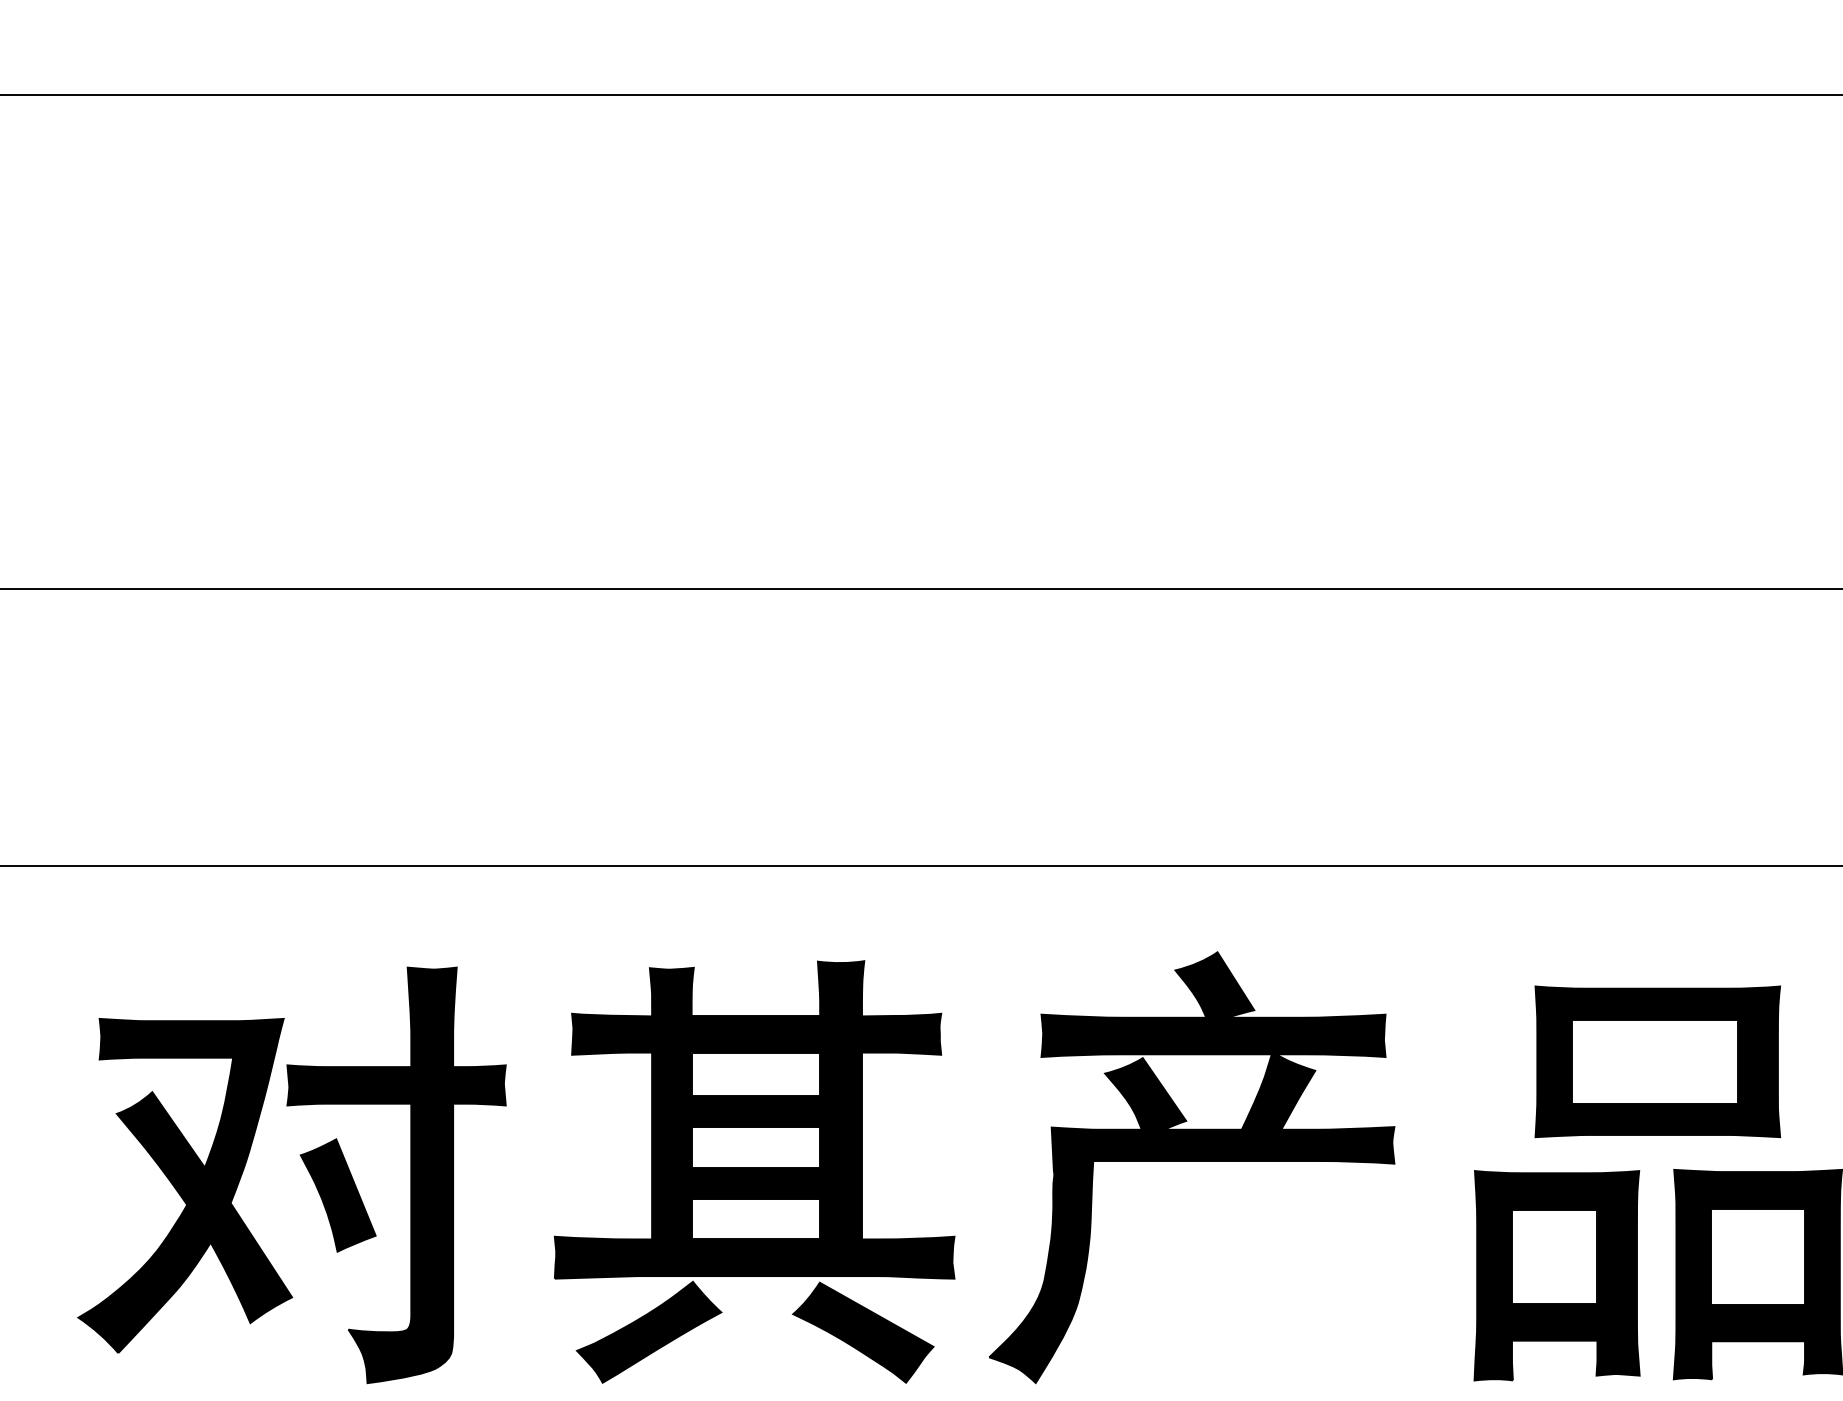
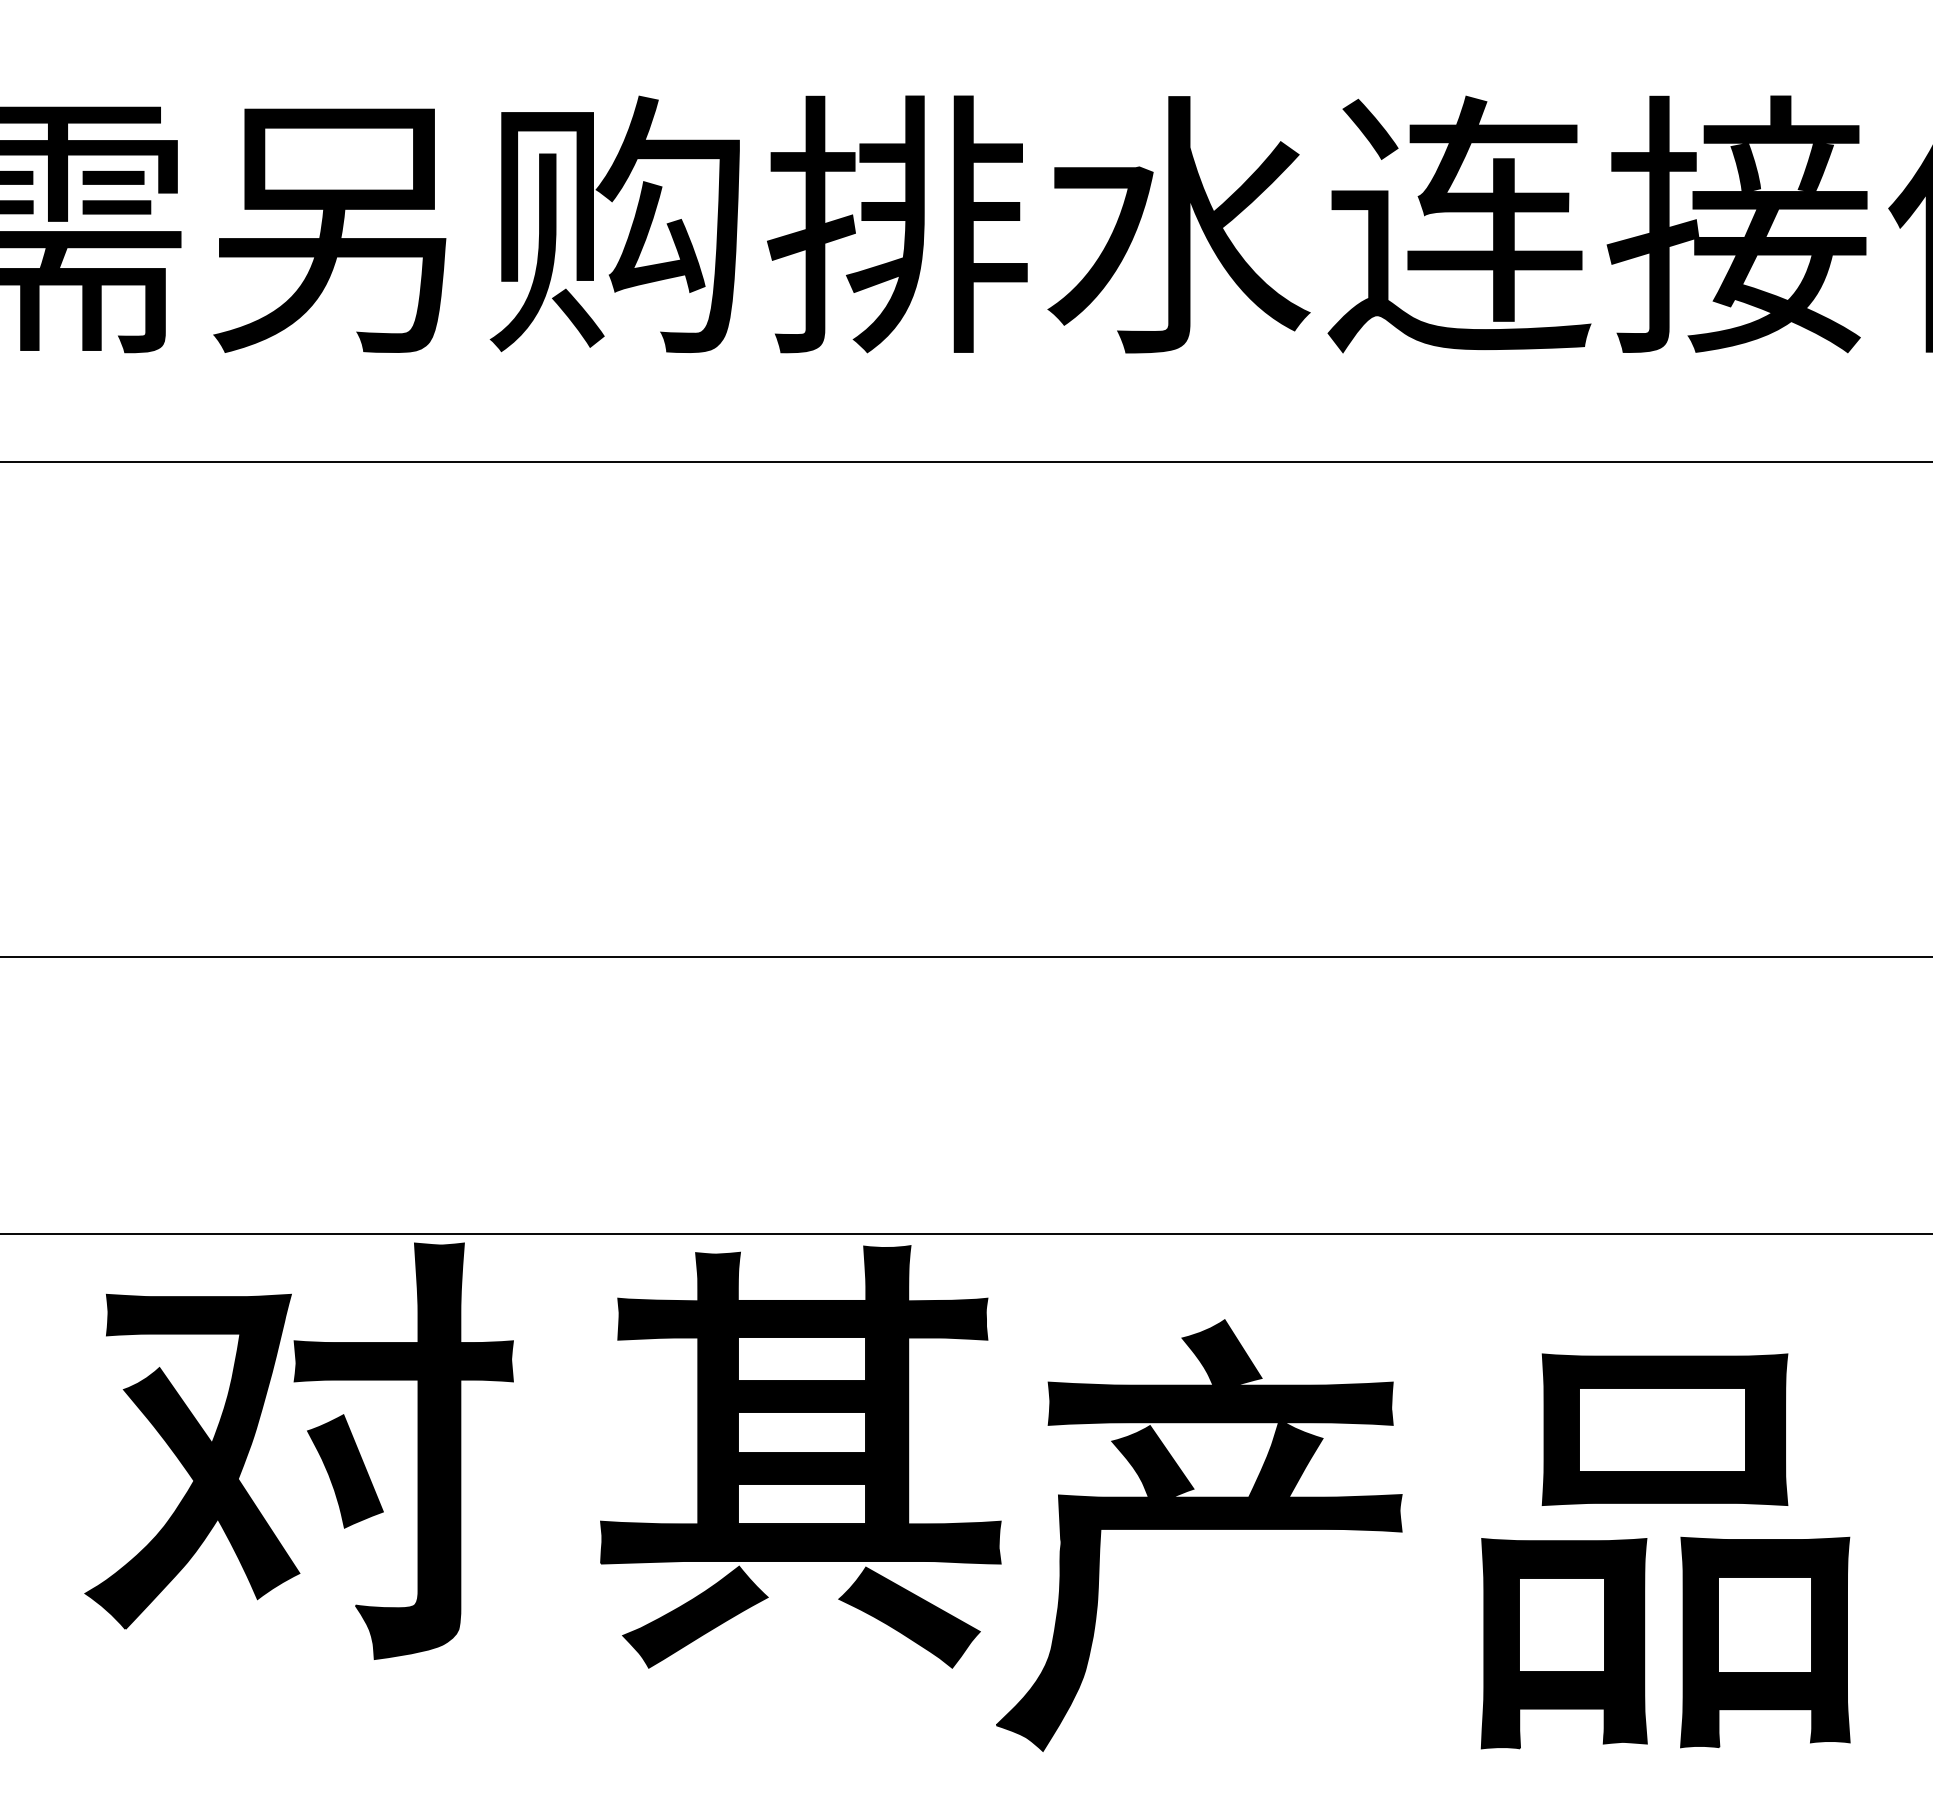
part: (304, 1164) -> (311, 1440), moved
part: (754, 1171) -> (800, 1456), moved

